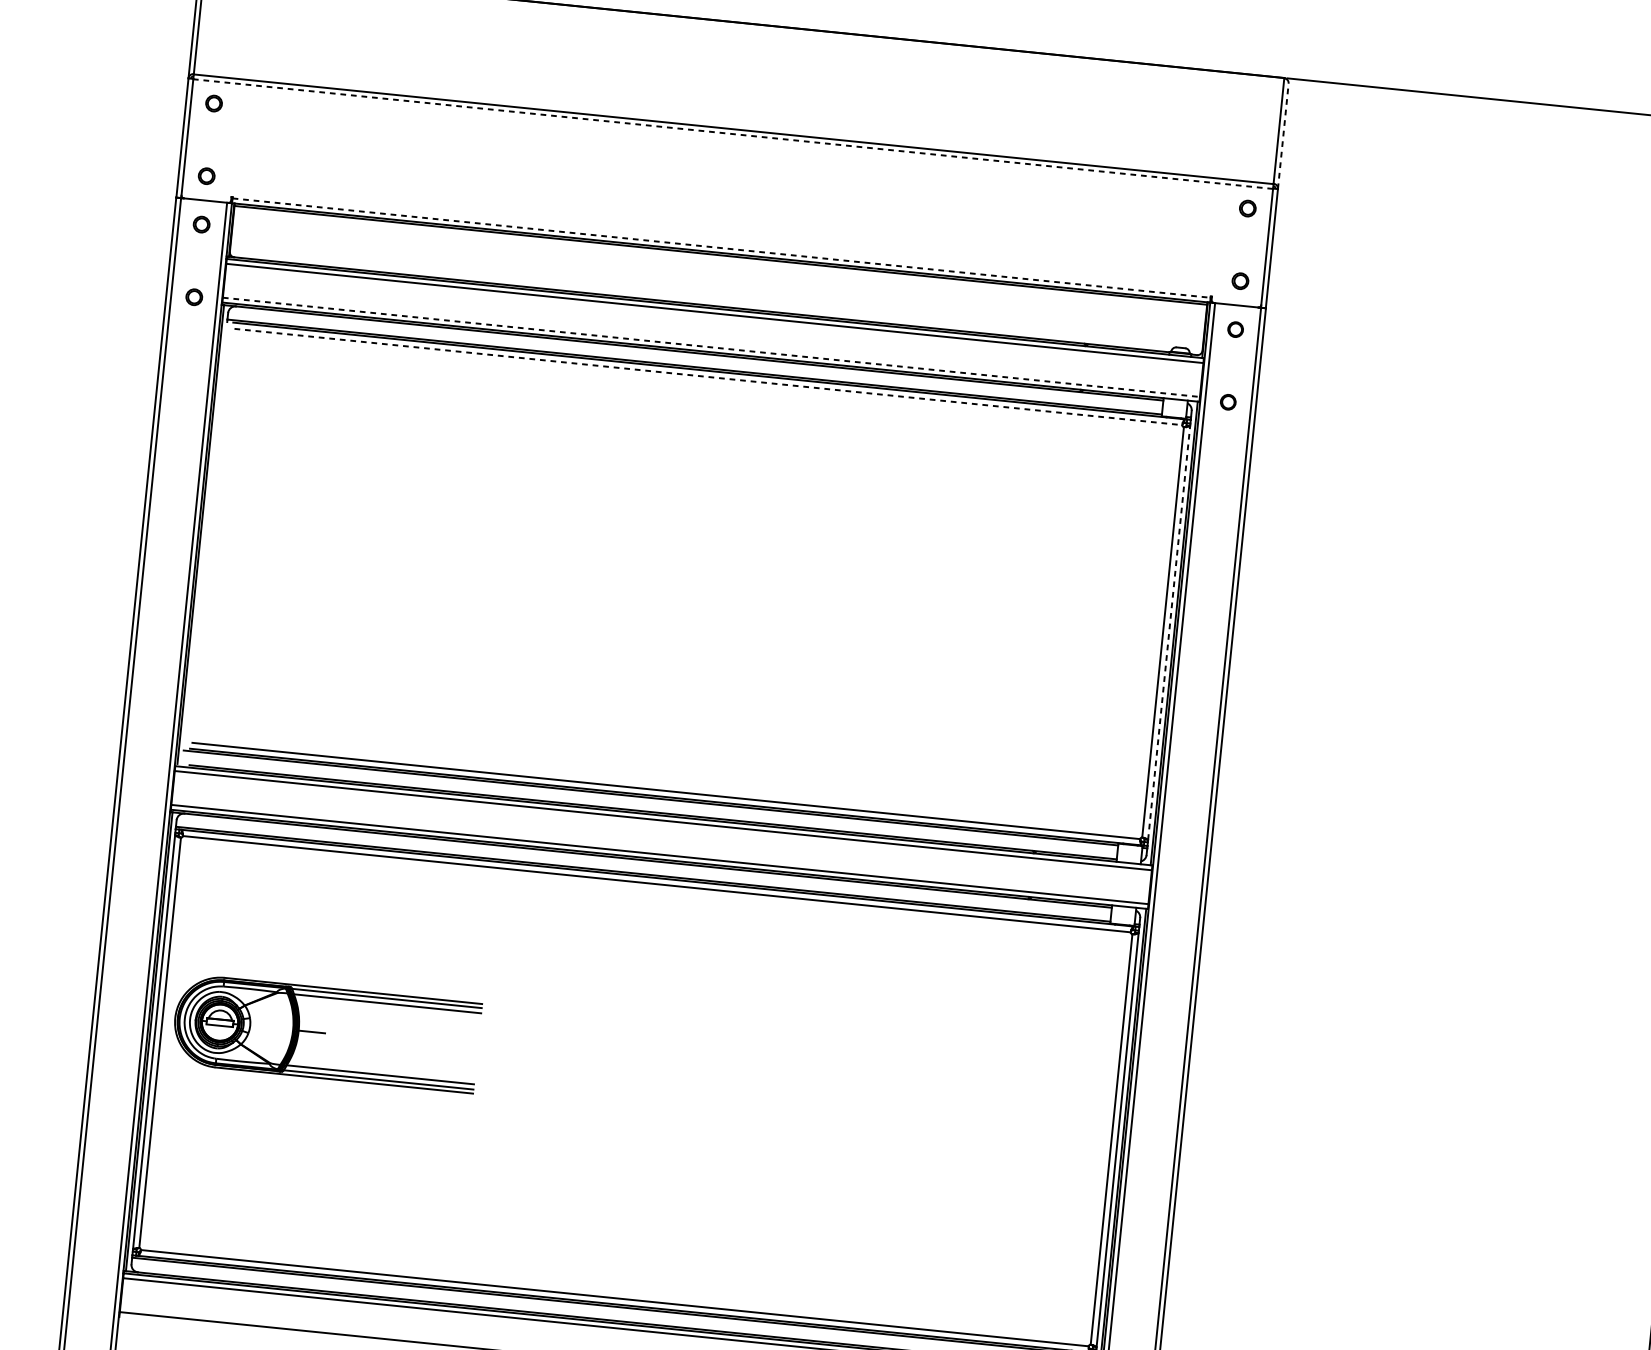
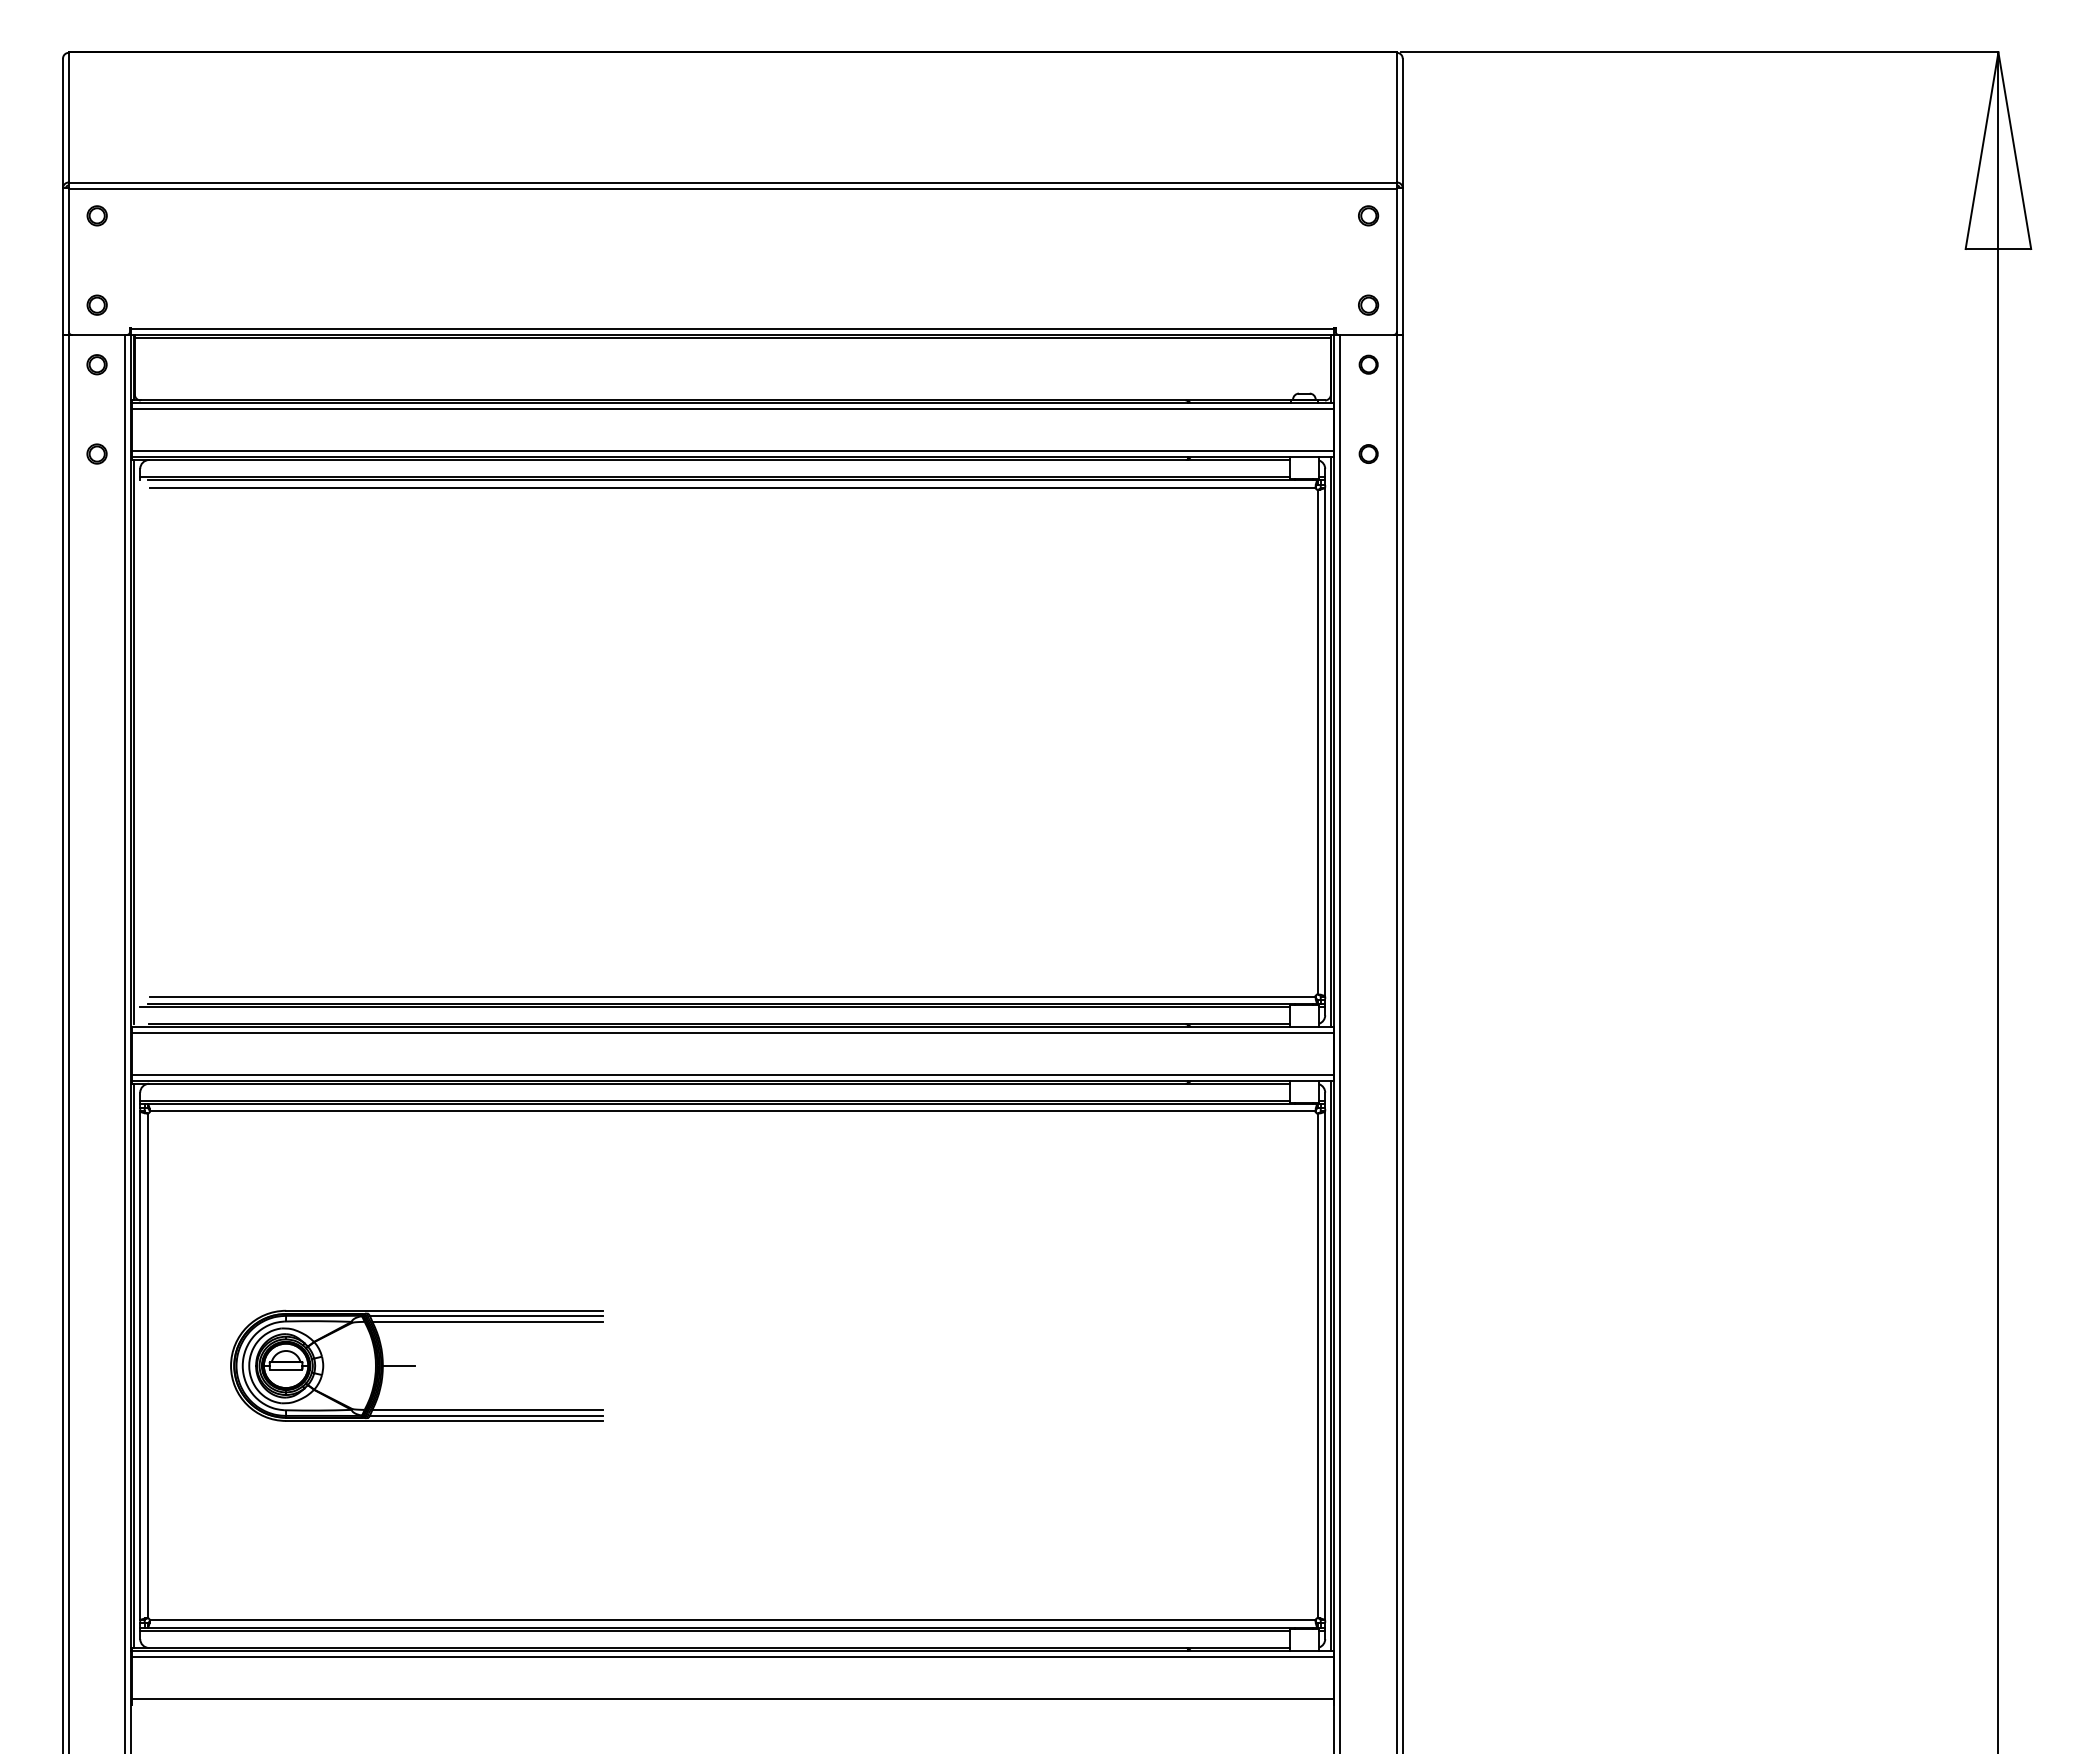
line: (732, 133) -> (732, 188), dashed -> solid
line: (1283, 136) -> (1402, 123), dashed -> solid
line: (722, 248) -> (733, 329), dashed -> solid
line: (711, 347) -> (732, 451), dashed -> solid
line: (708, 376) -> (732, 487), dashed -> solid
line: (1169, 633) -> (1325, 742), dashed -> solid
part: (326, 1033) -> (416, 1365), moved

